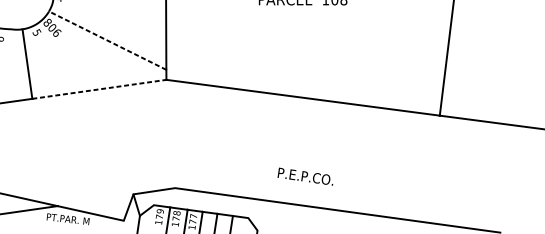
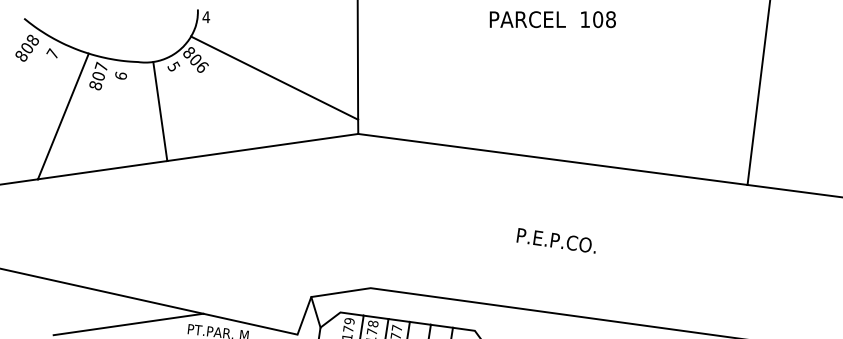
line: (107, 40) -> (274, 77), dashed -> solid
line: (99, 89) -> (263, 147), dashed -> solid
text: (304, 176) -> (555, 240), moved

